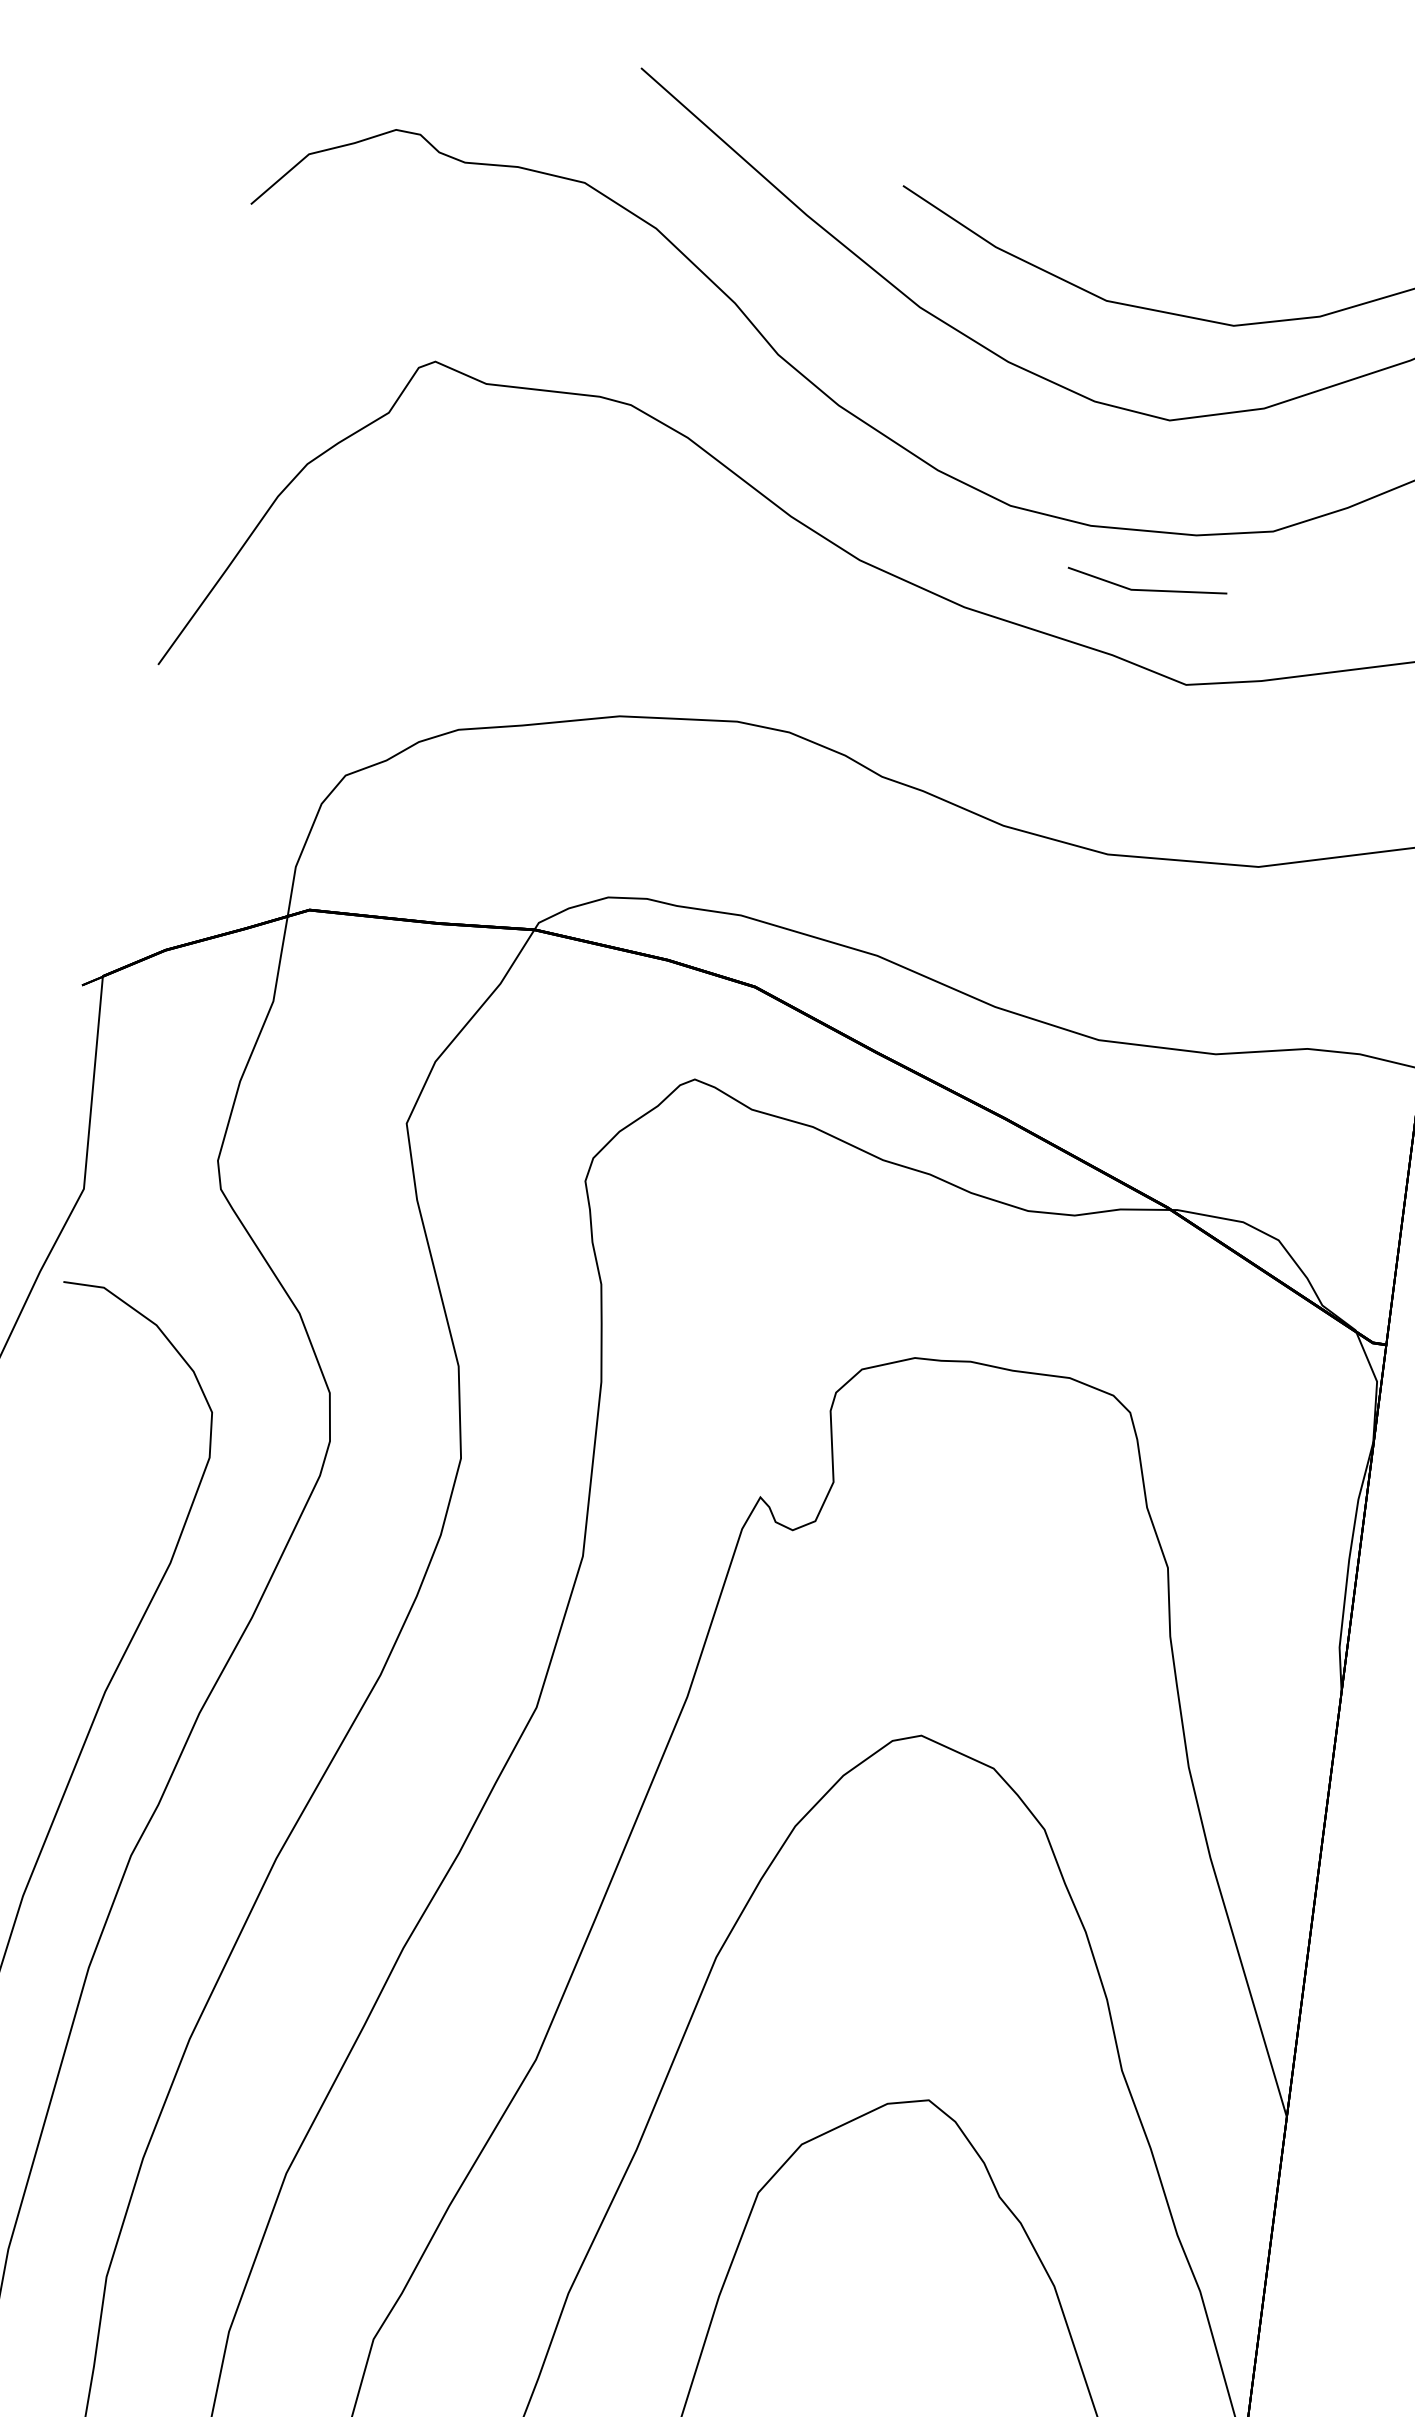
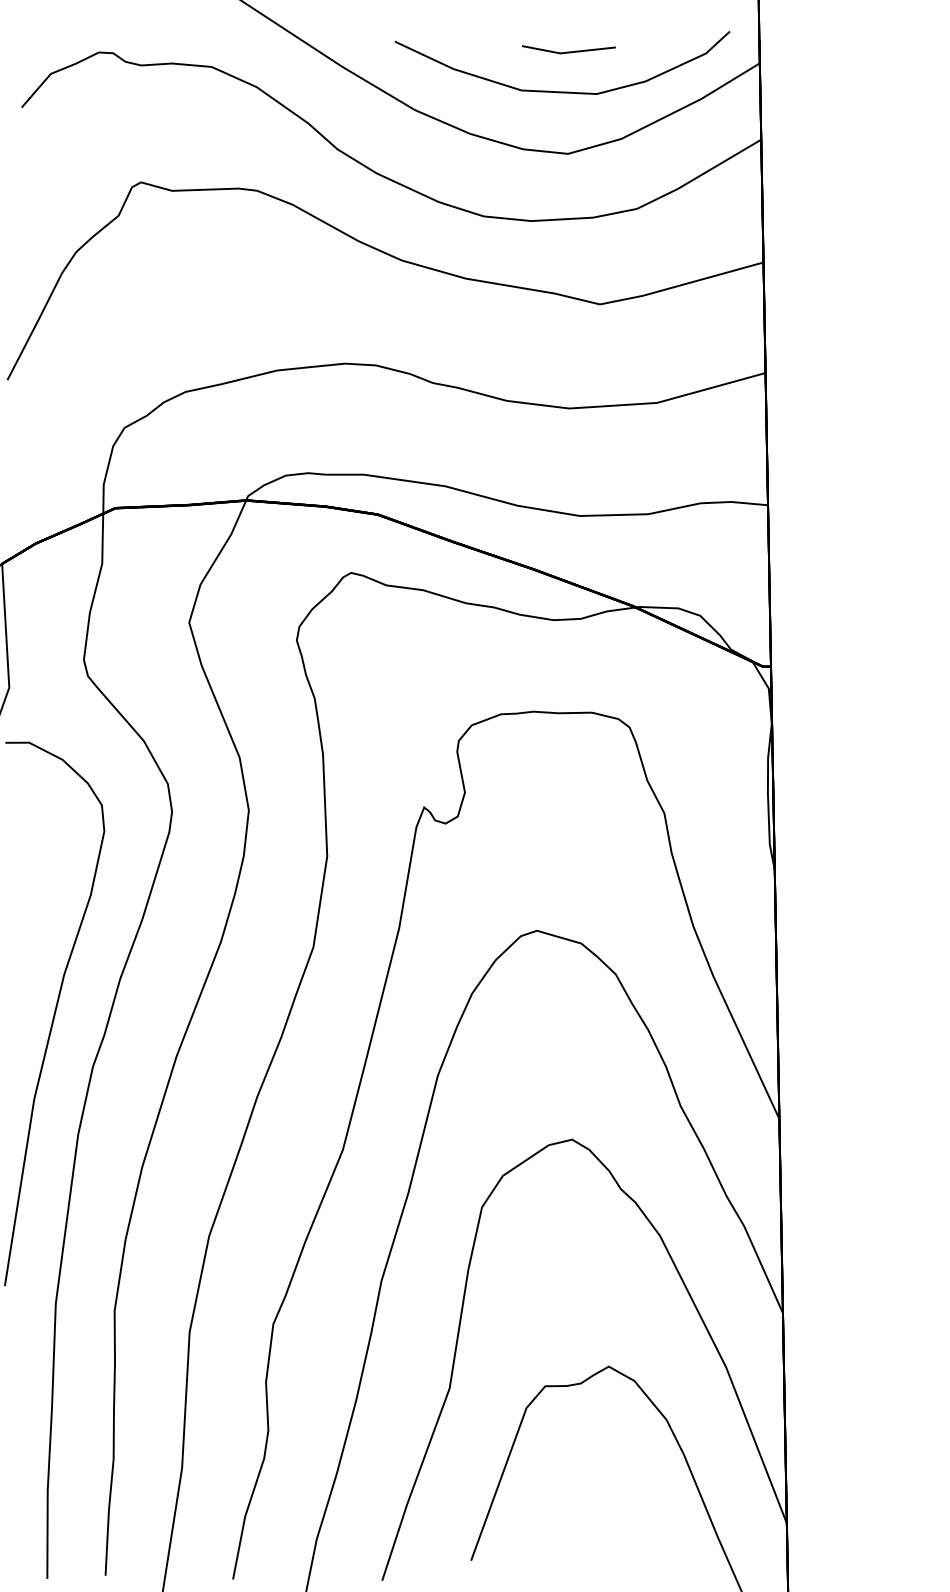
line: (1145, 588) -> (568, 51), moved

